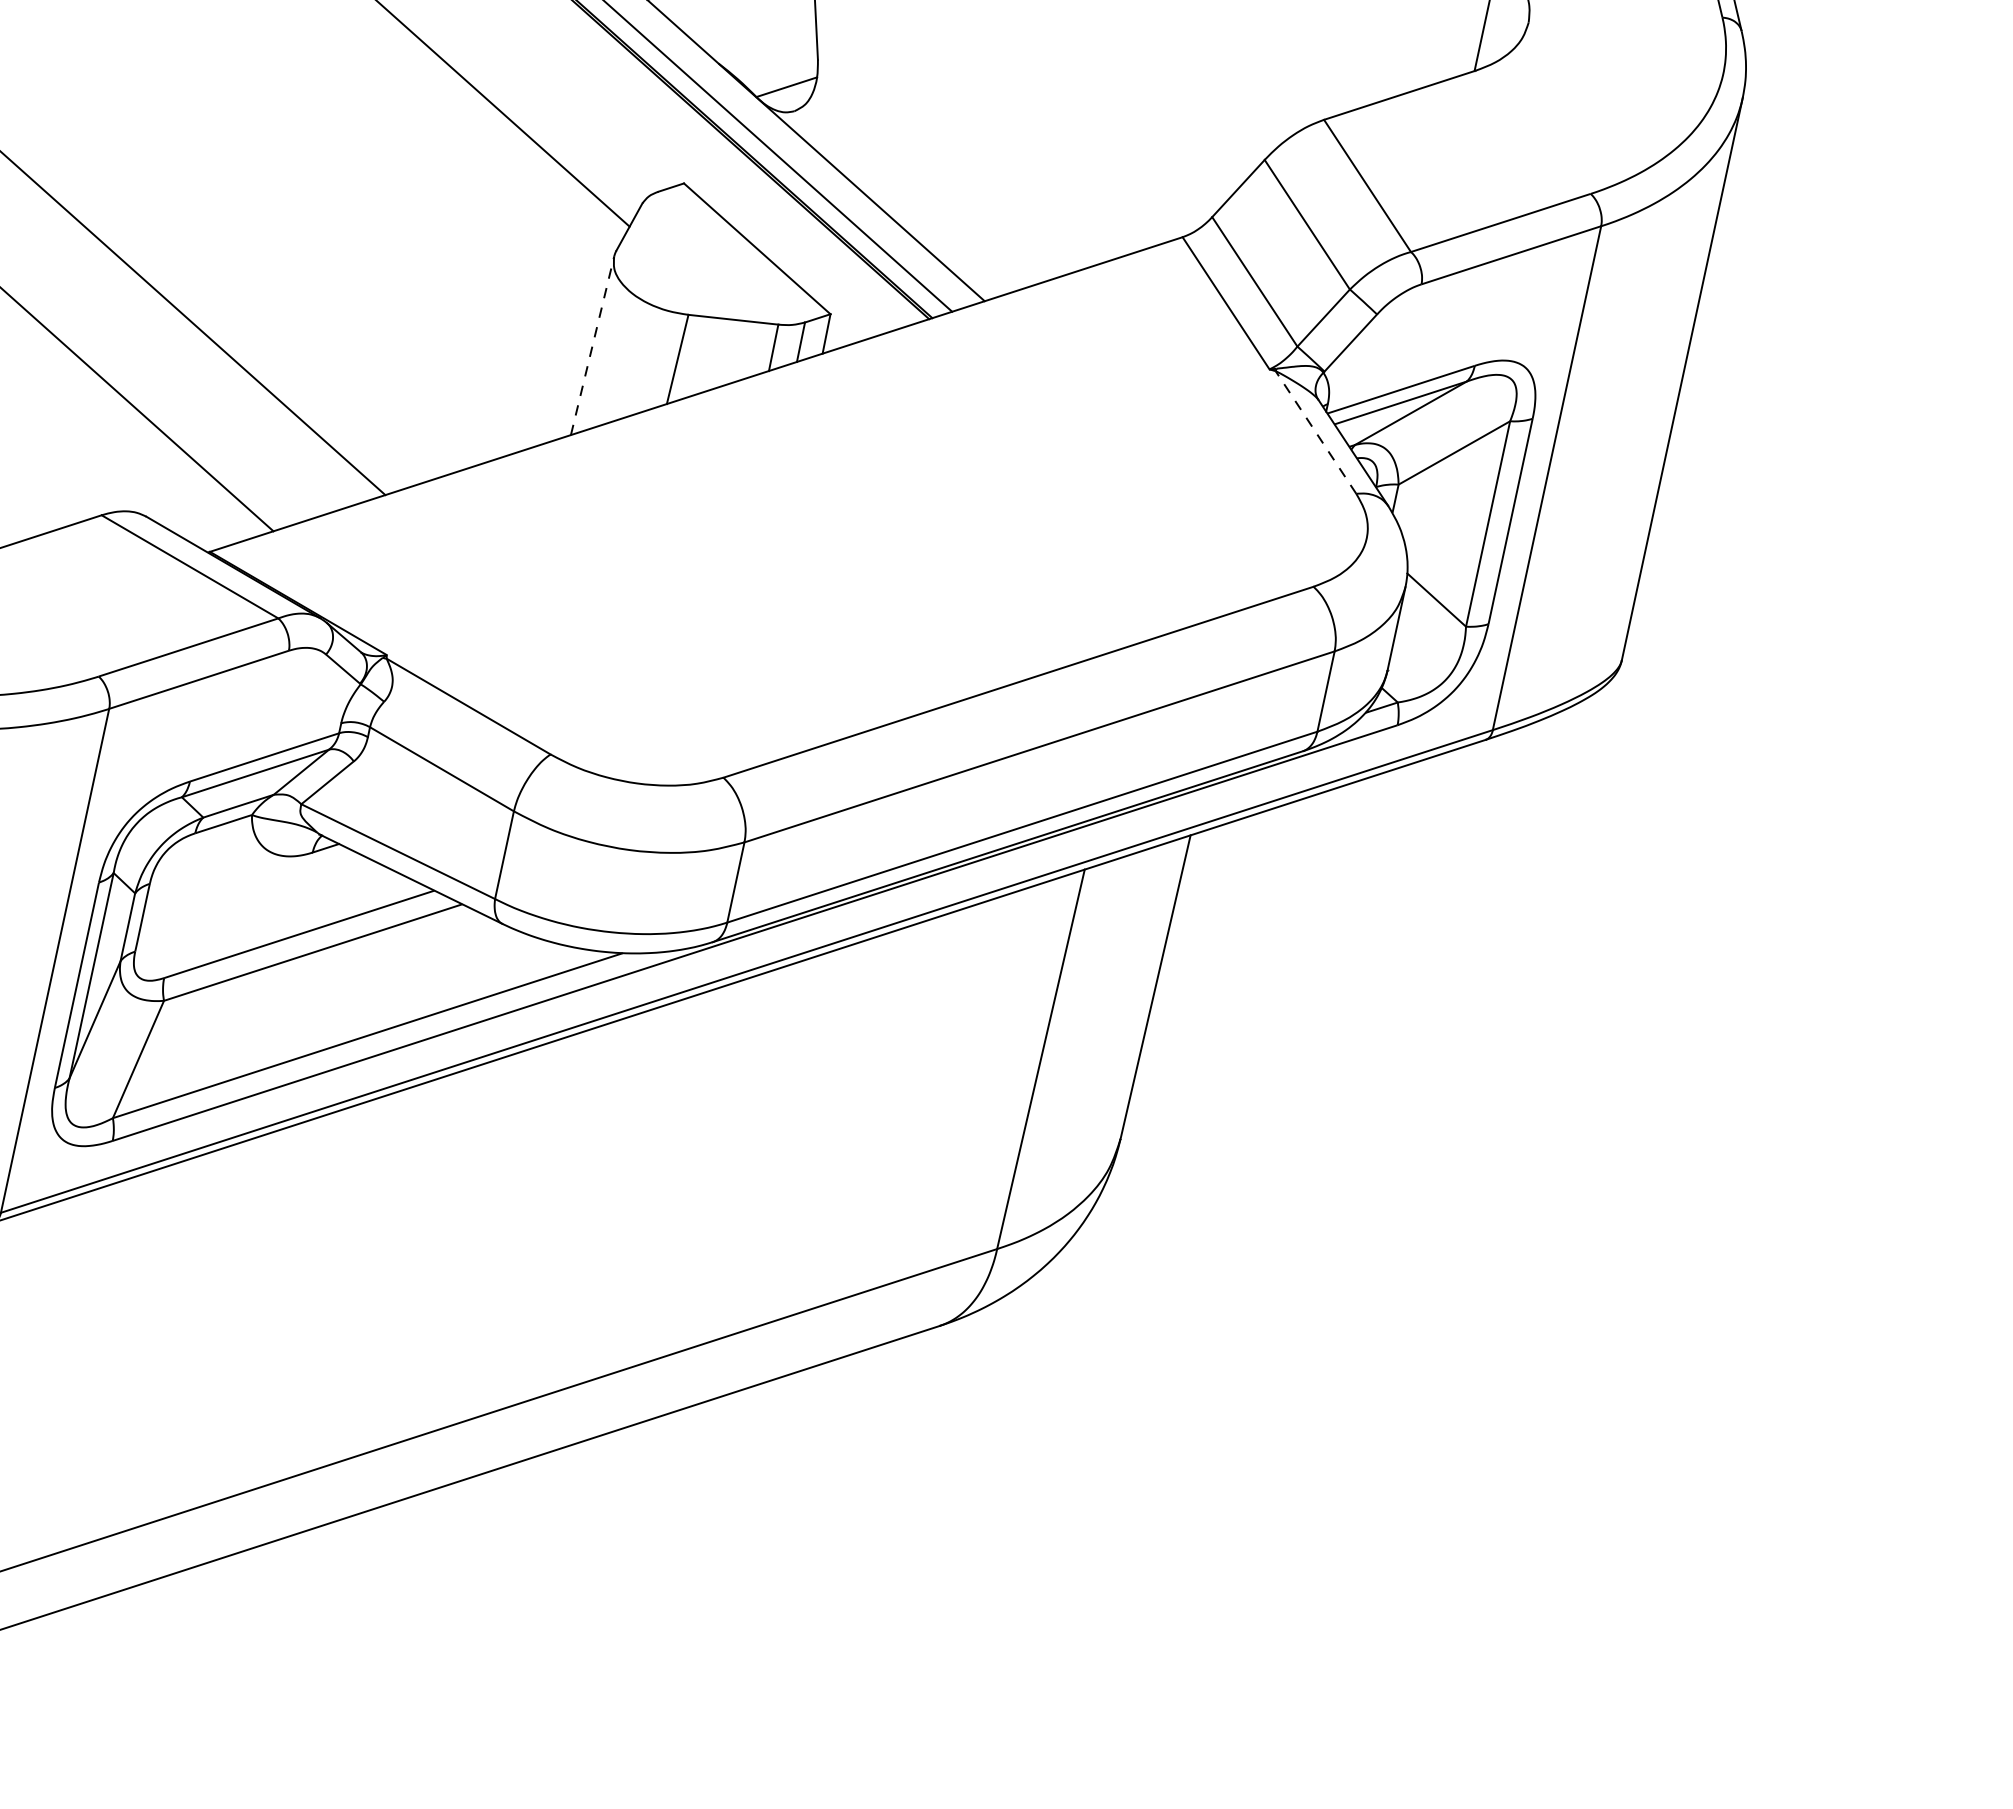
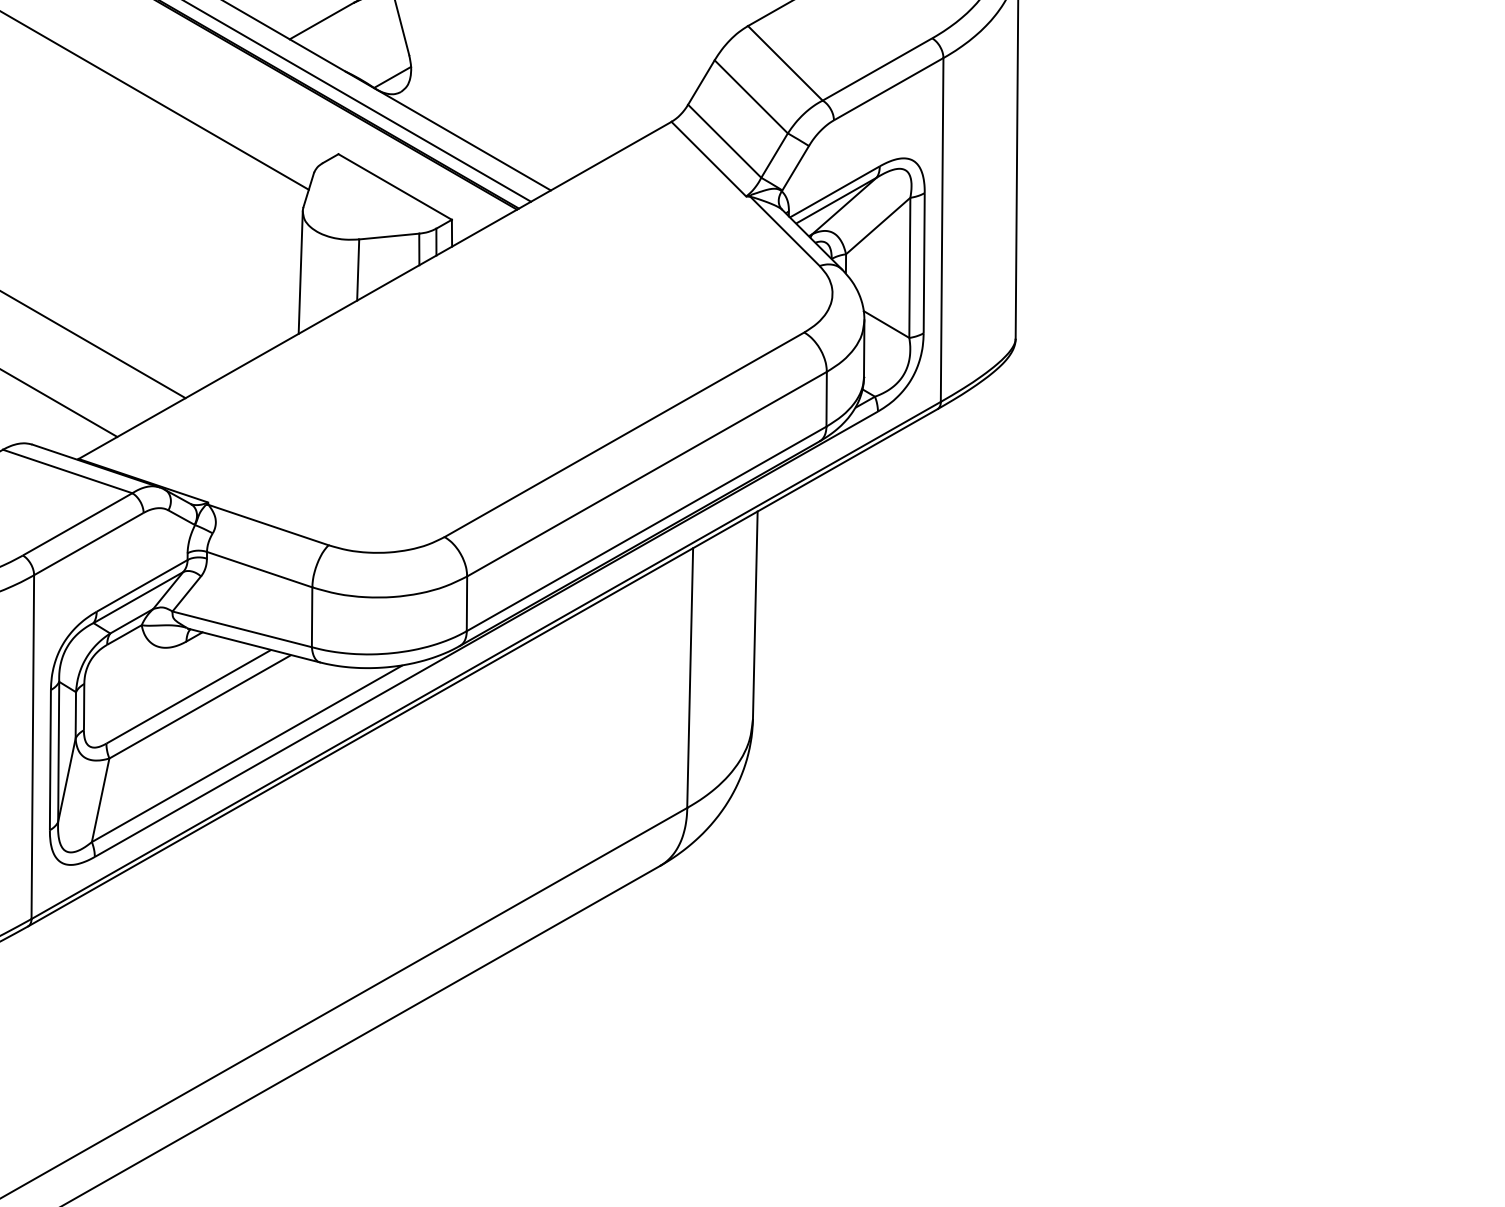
line: (592, 345) -> (300, 272), dashed -> solid
line: (1316, 432) -> (785, 231), dashed -> solid

